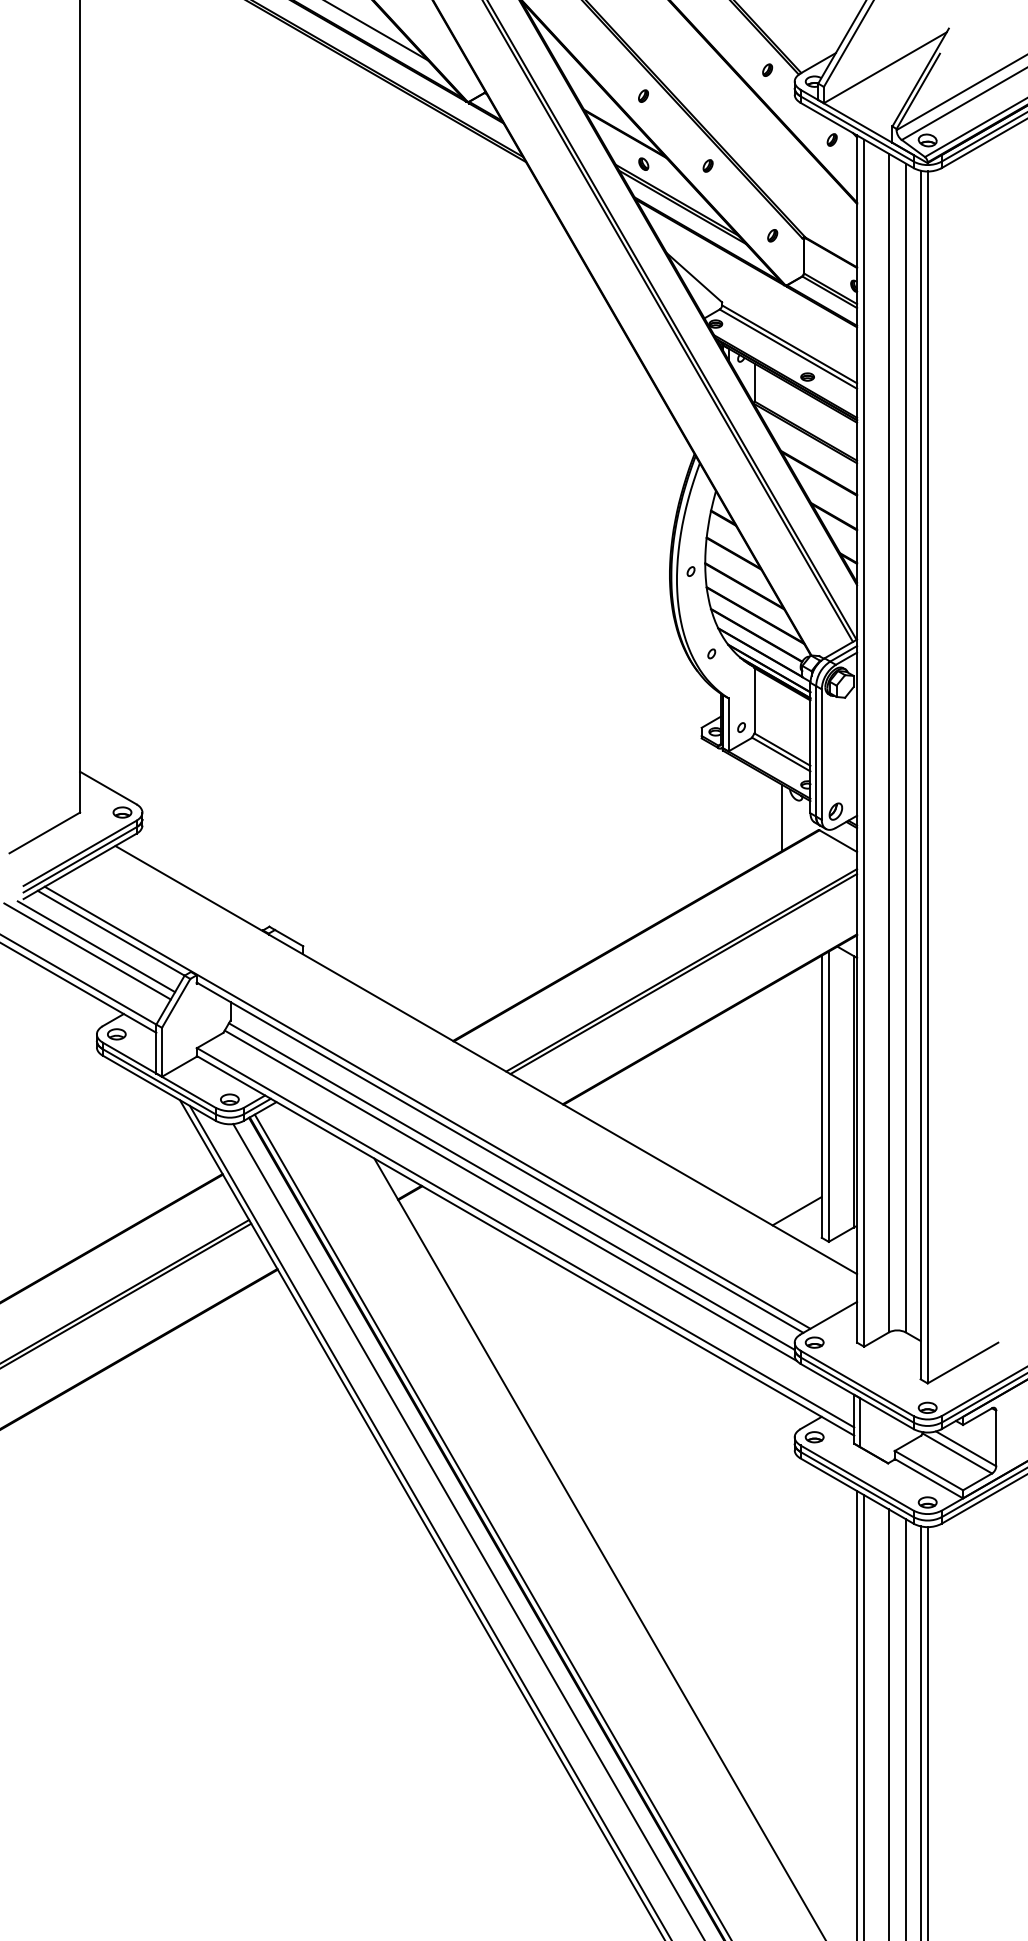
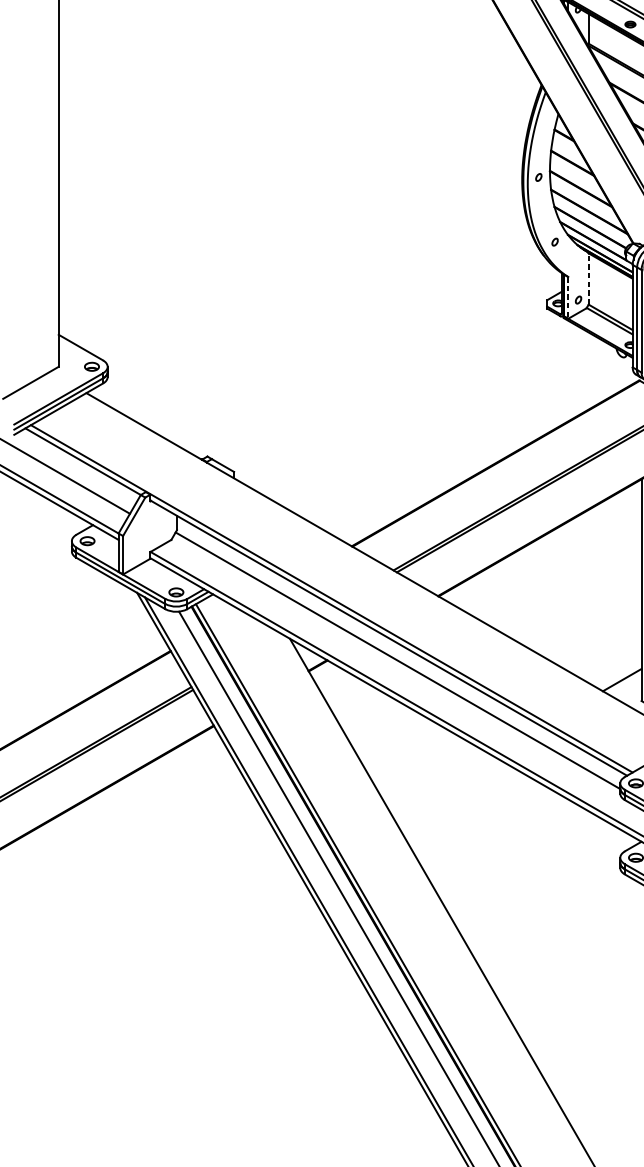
line: (754, 700) -> (588, 278), solid -> dashed
line: (728, 724) -> (568, 297), solid -> dashed
line: (782, 817) -> (610, 370), removed
line: (96, 946) -> (71, 472), removed
line: (510, 1195) -> (396, 667), removed

